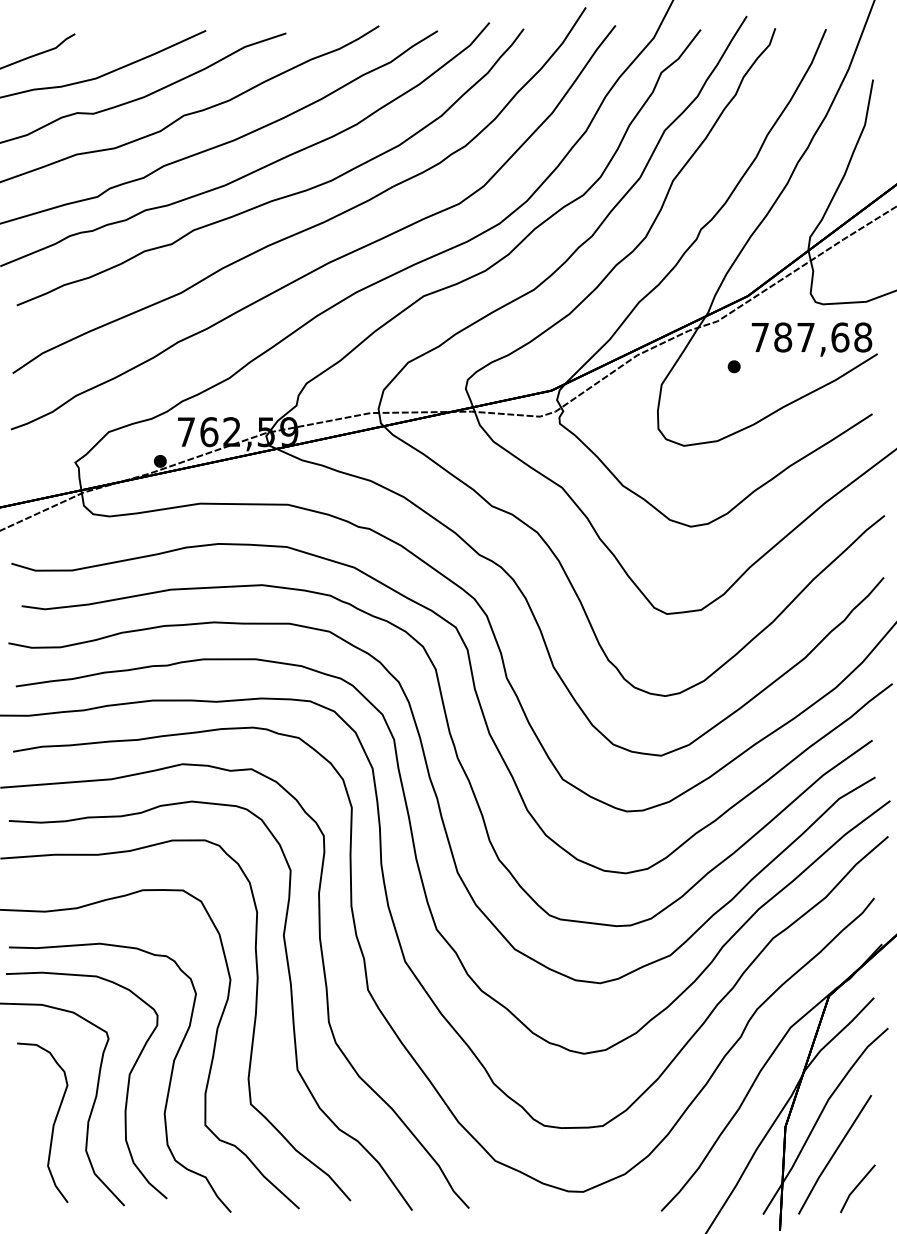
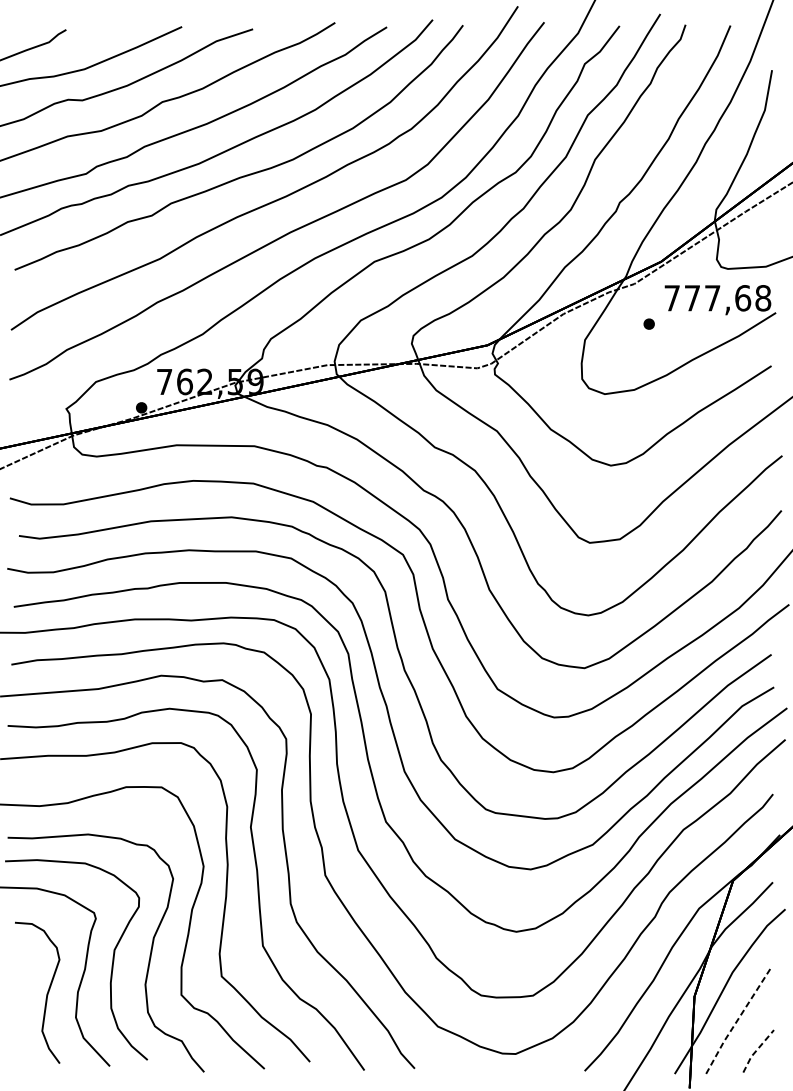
text: (783, 337) -> (692, 298), 787,68 -> 777,68
line: (833, 1154) -> (737, 1020), solid -> dashed
line: (855, 1188) -> (756, 1050), solid -> dashed

